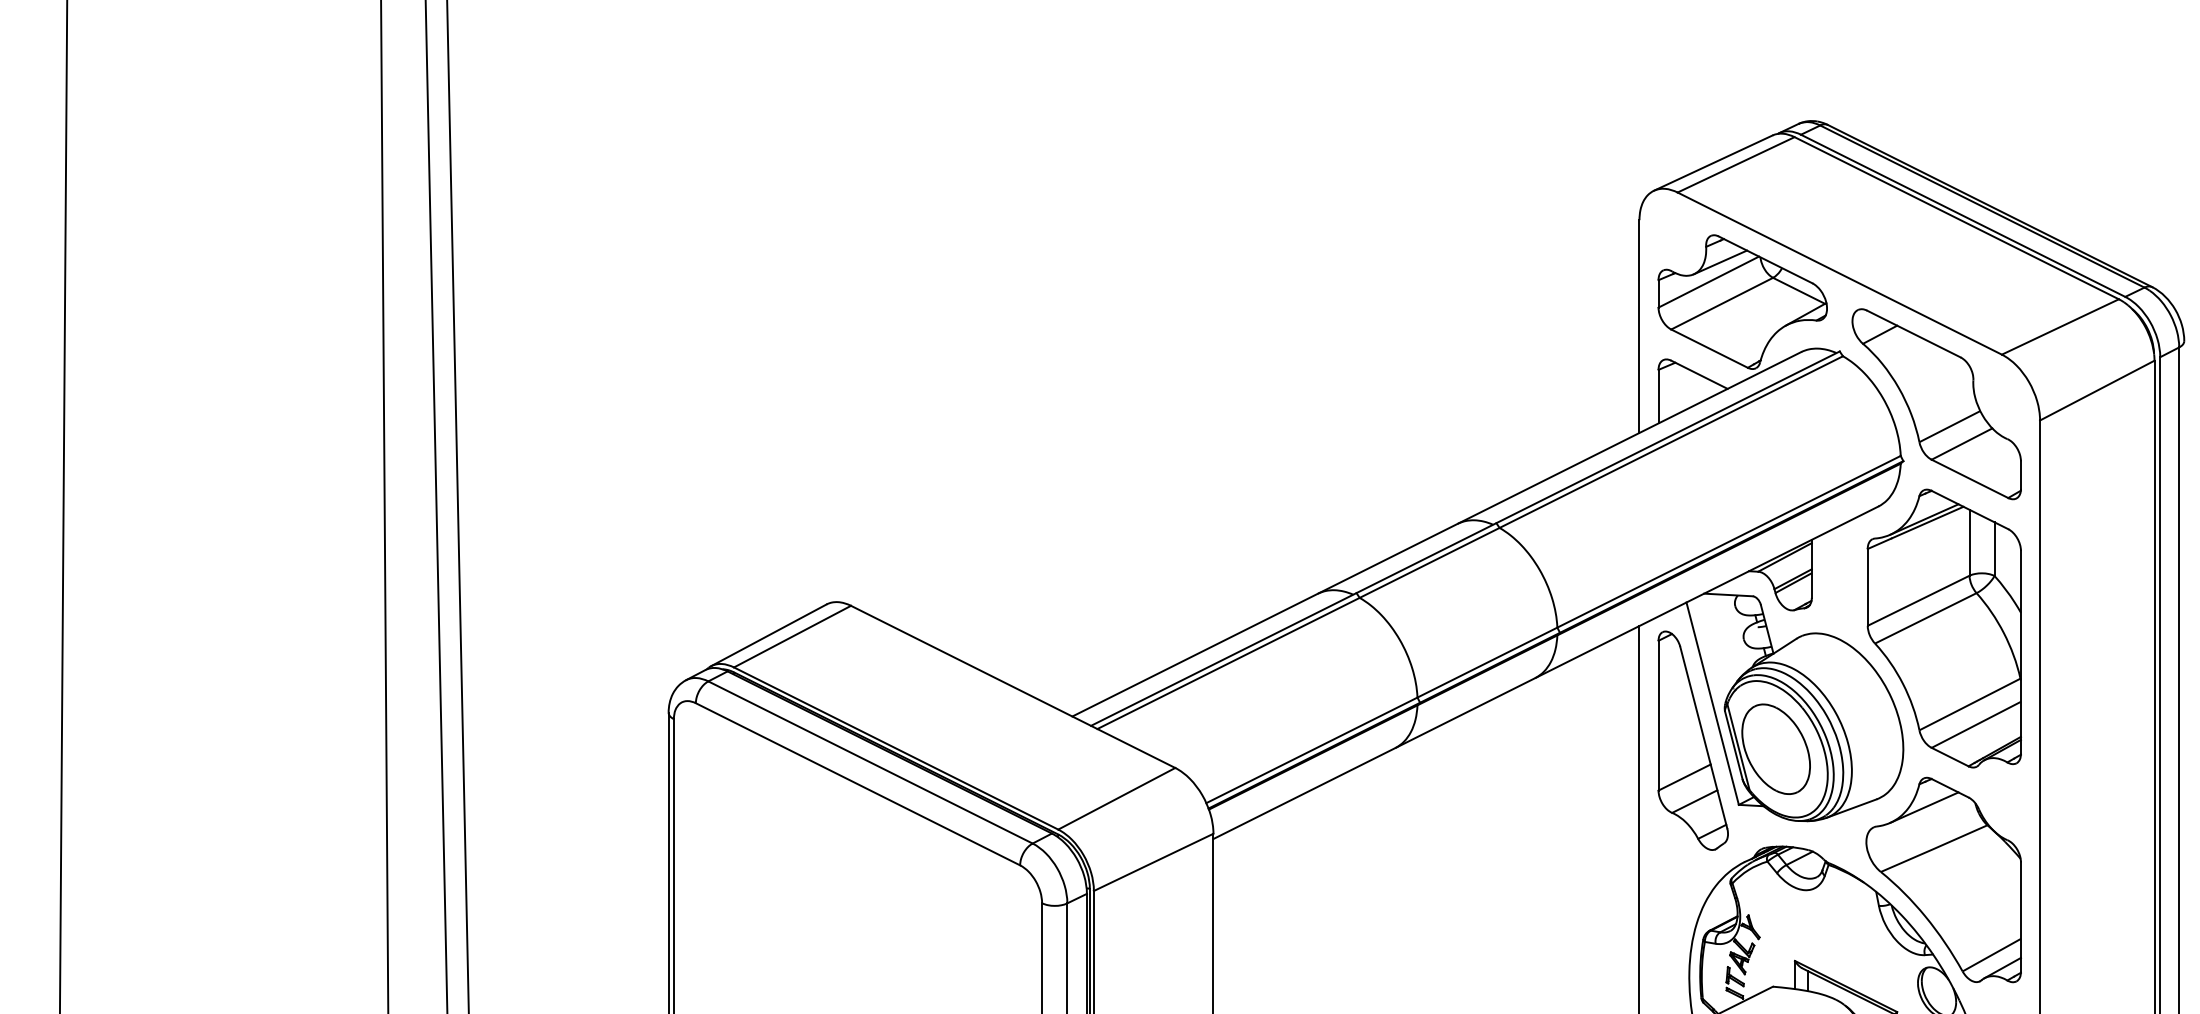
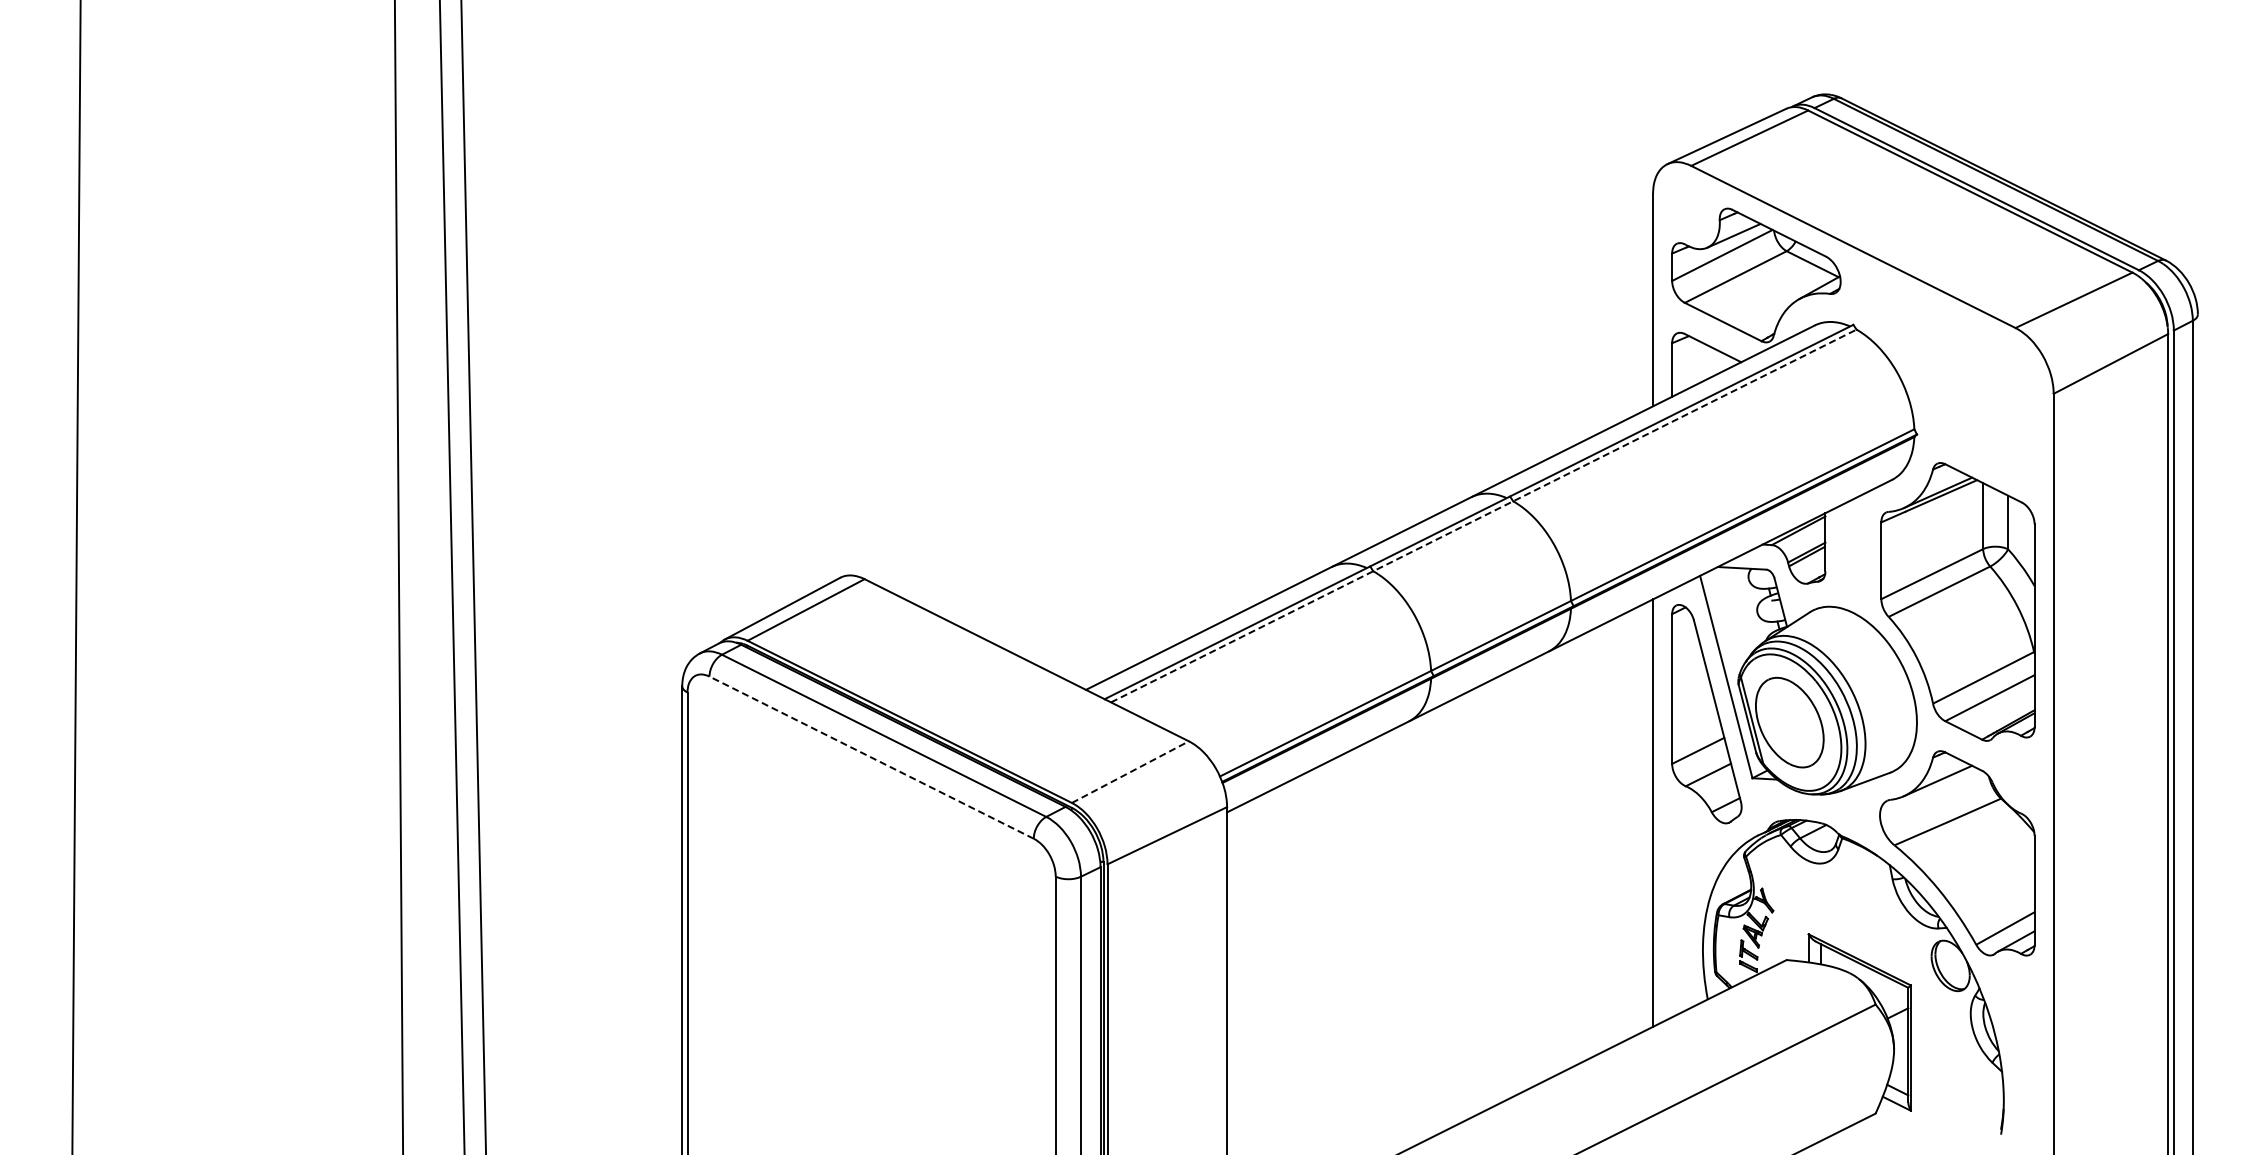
part: (1936, 404) -> (1950, 377), removed
line: (1469, 543) -> (1483, 516), solid -> dashed
line: (857, 784) -> (871, 757), solid -> dashed
line: (1116, 798) -> (1130, 771), solid -> dashed

